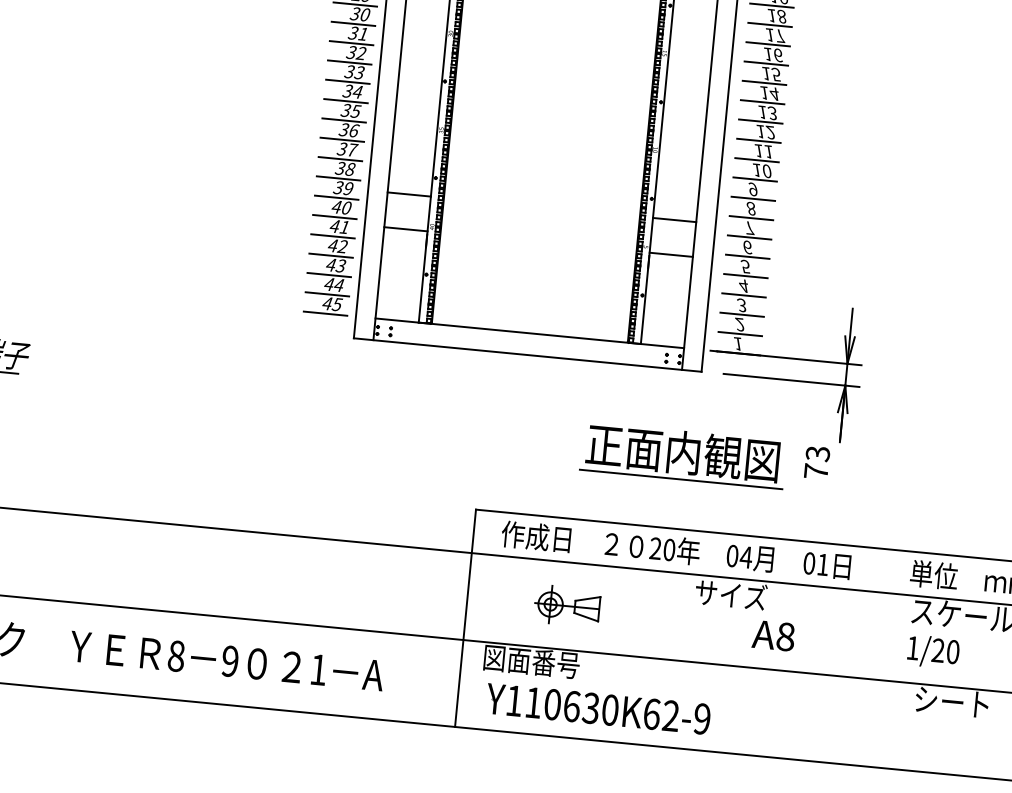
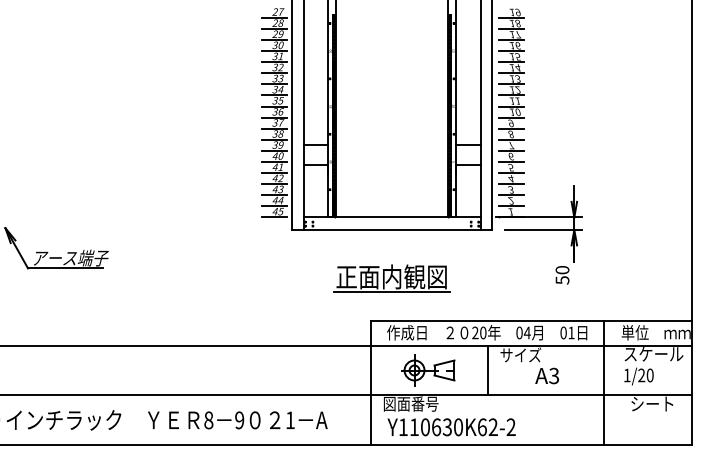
part: (682, 455) -> (391, 278), moved
text: (817, 463) -> (562, 275), 73 -> 50
part: (567, 606) -> (428, 370), size x1.43
line: (670, 616) -> (487, 370), added
text: (786, 637) -> (554, 376), A8 -> A3
line: (872, 656) -> (604, 382), added
text: (700, 719) -> (510, 427), Y110630K62-9 -> Y110630K62-2

